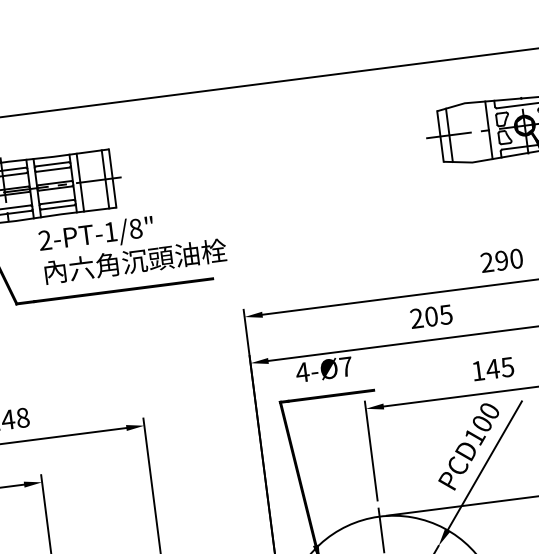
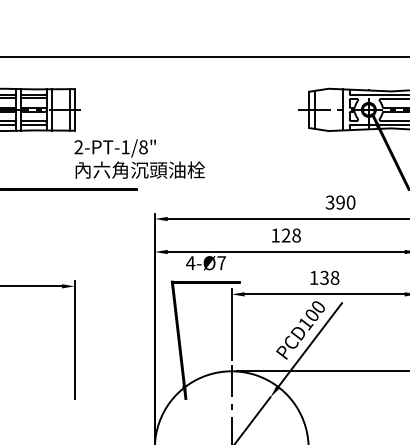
text: (132, 245) -> (139, 158), moved
text: (486, 262) -> (329, 202), 290 -> 390
text: (430, 316) -> (285, 235), 205 -> 128
text: (499, 367) -> (329, 277), 145 -> 138

